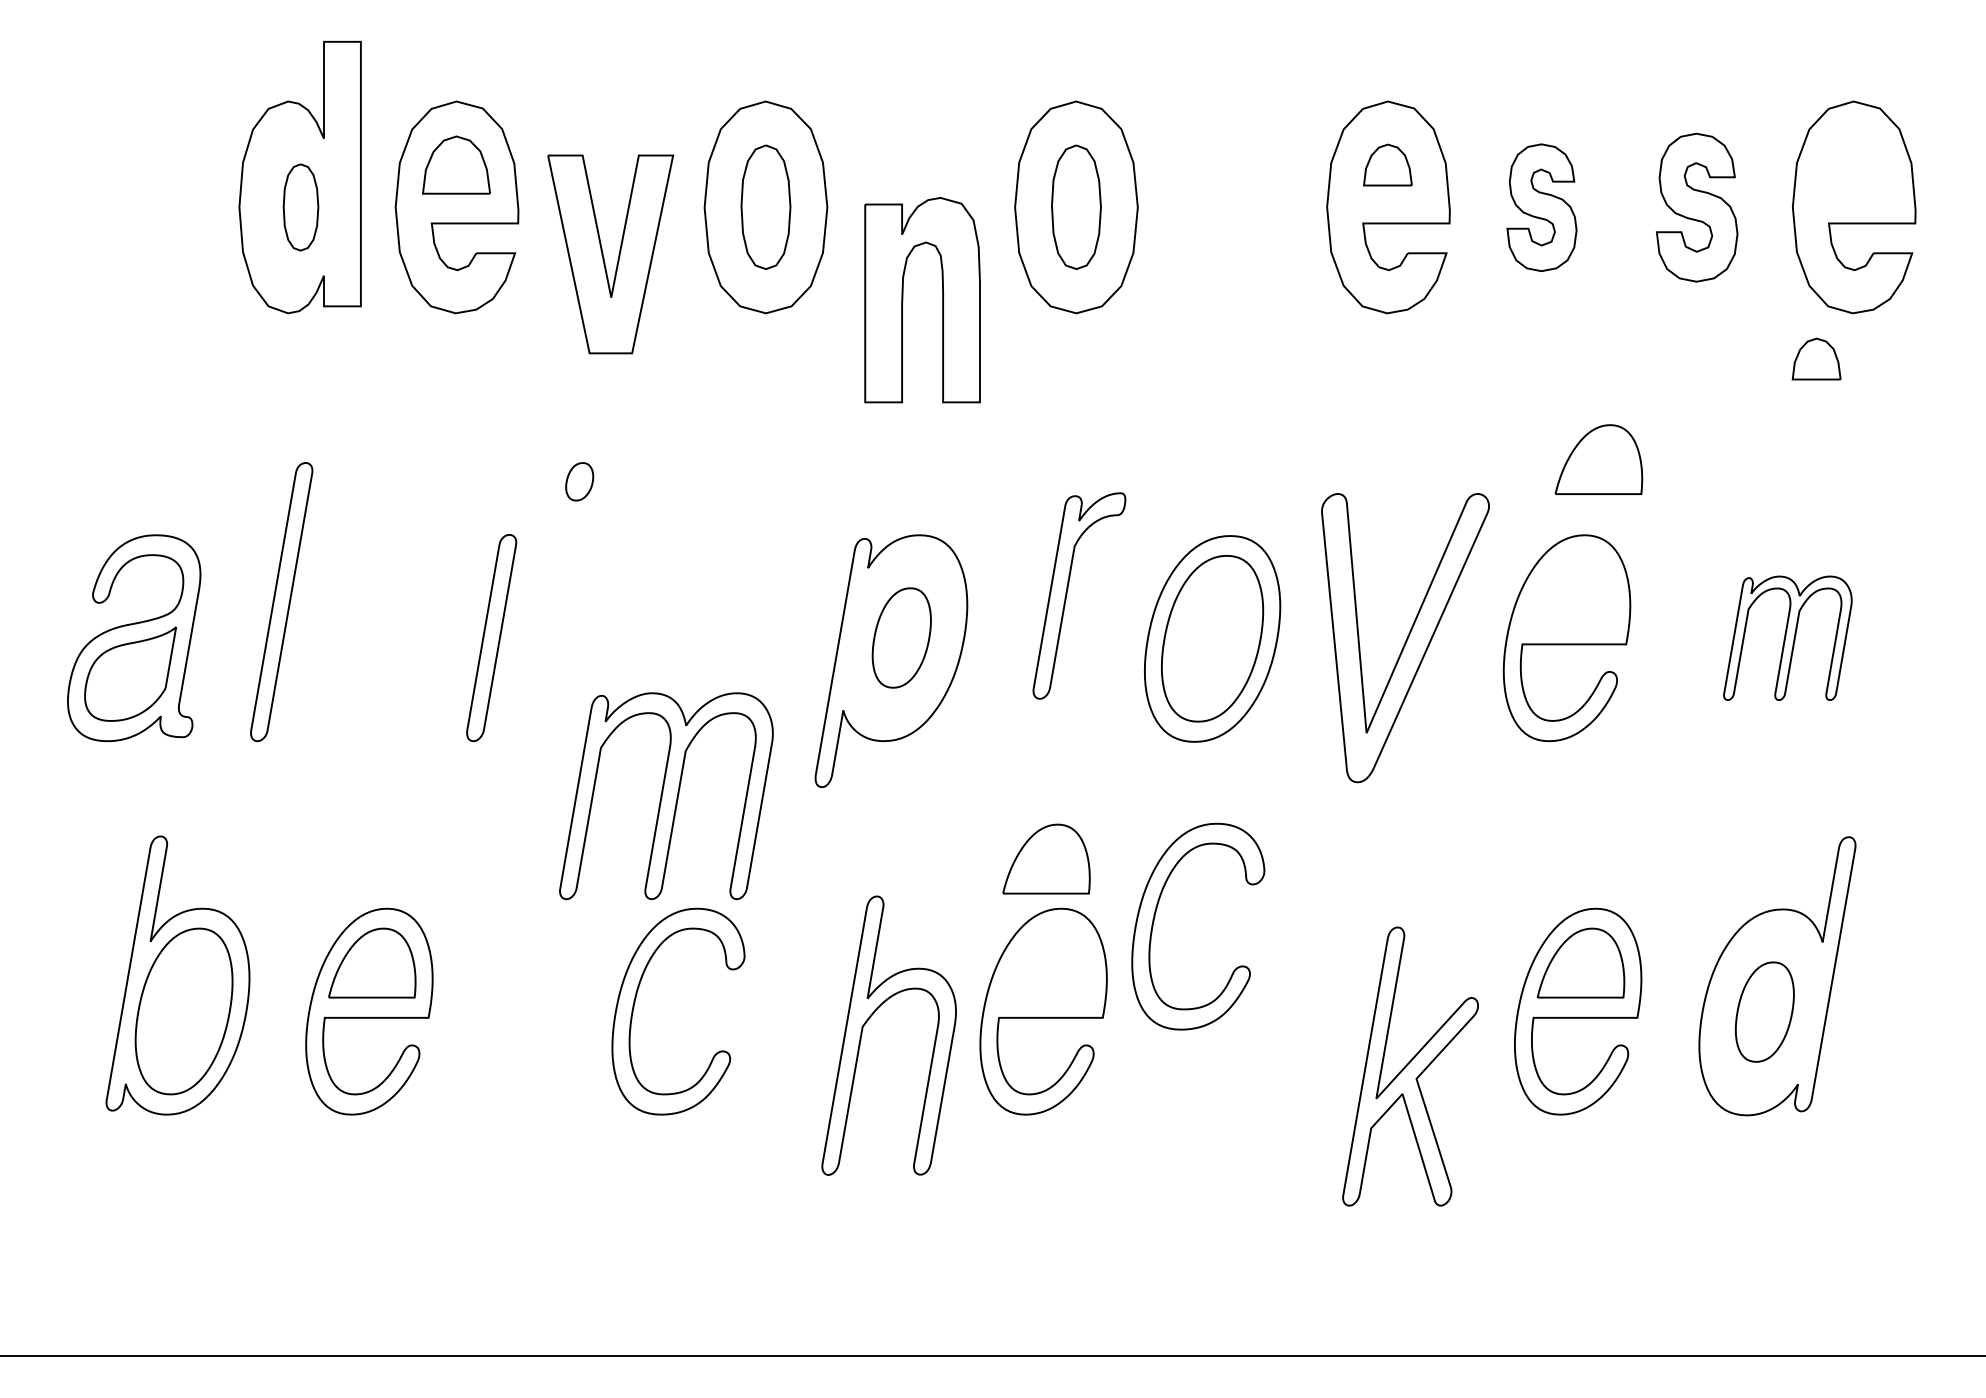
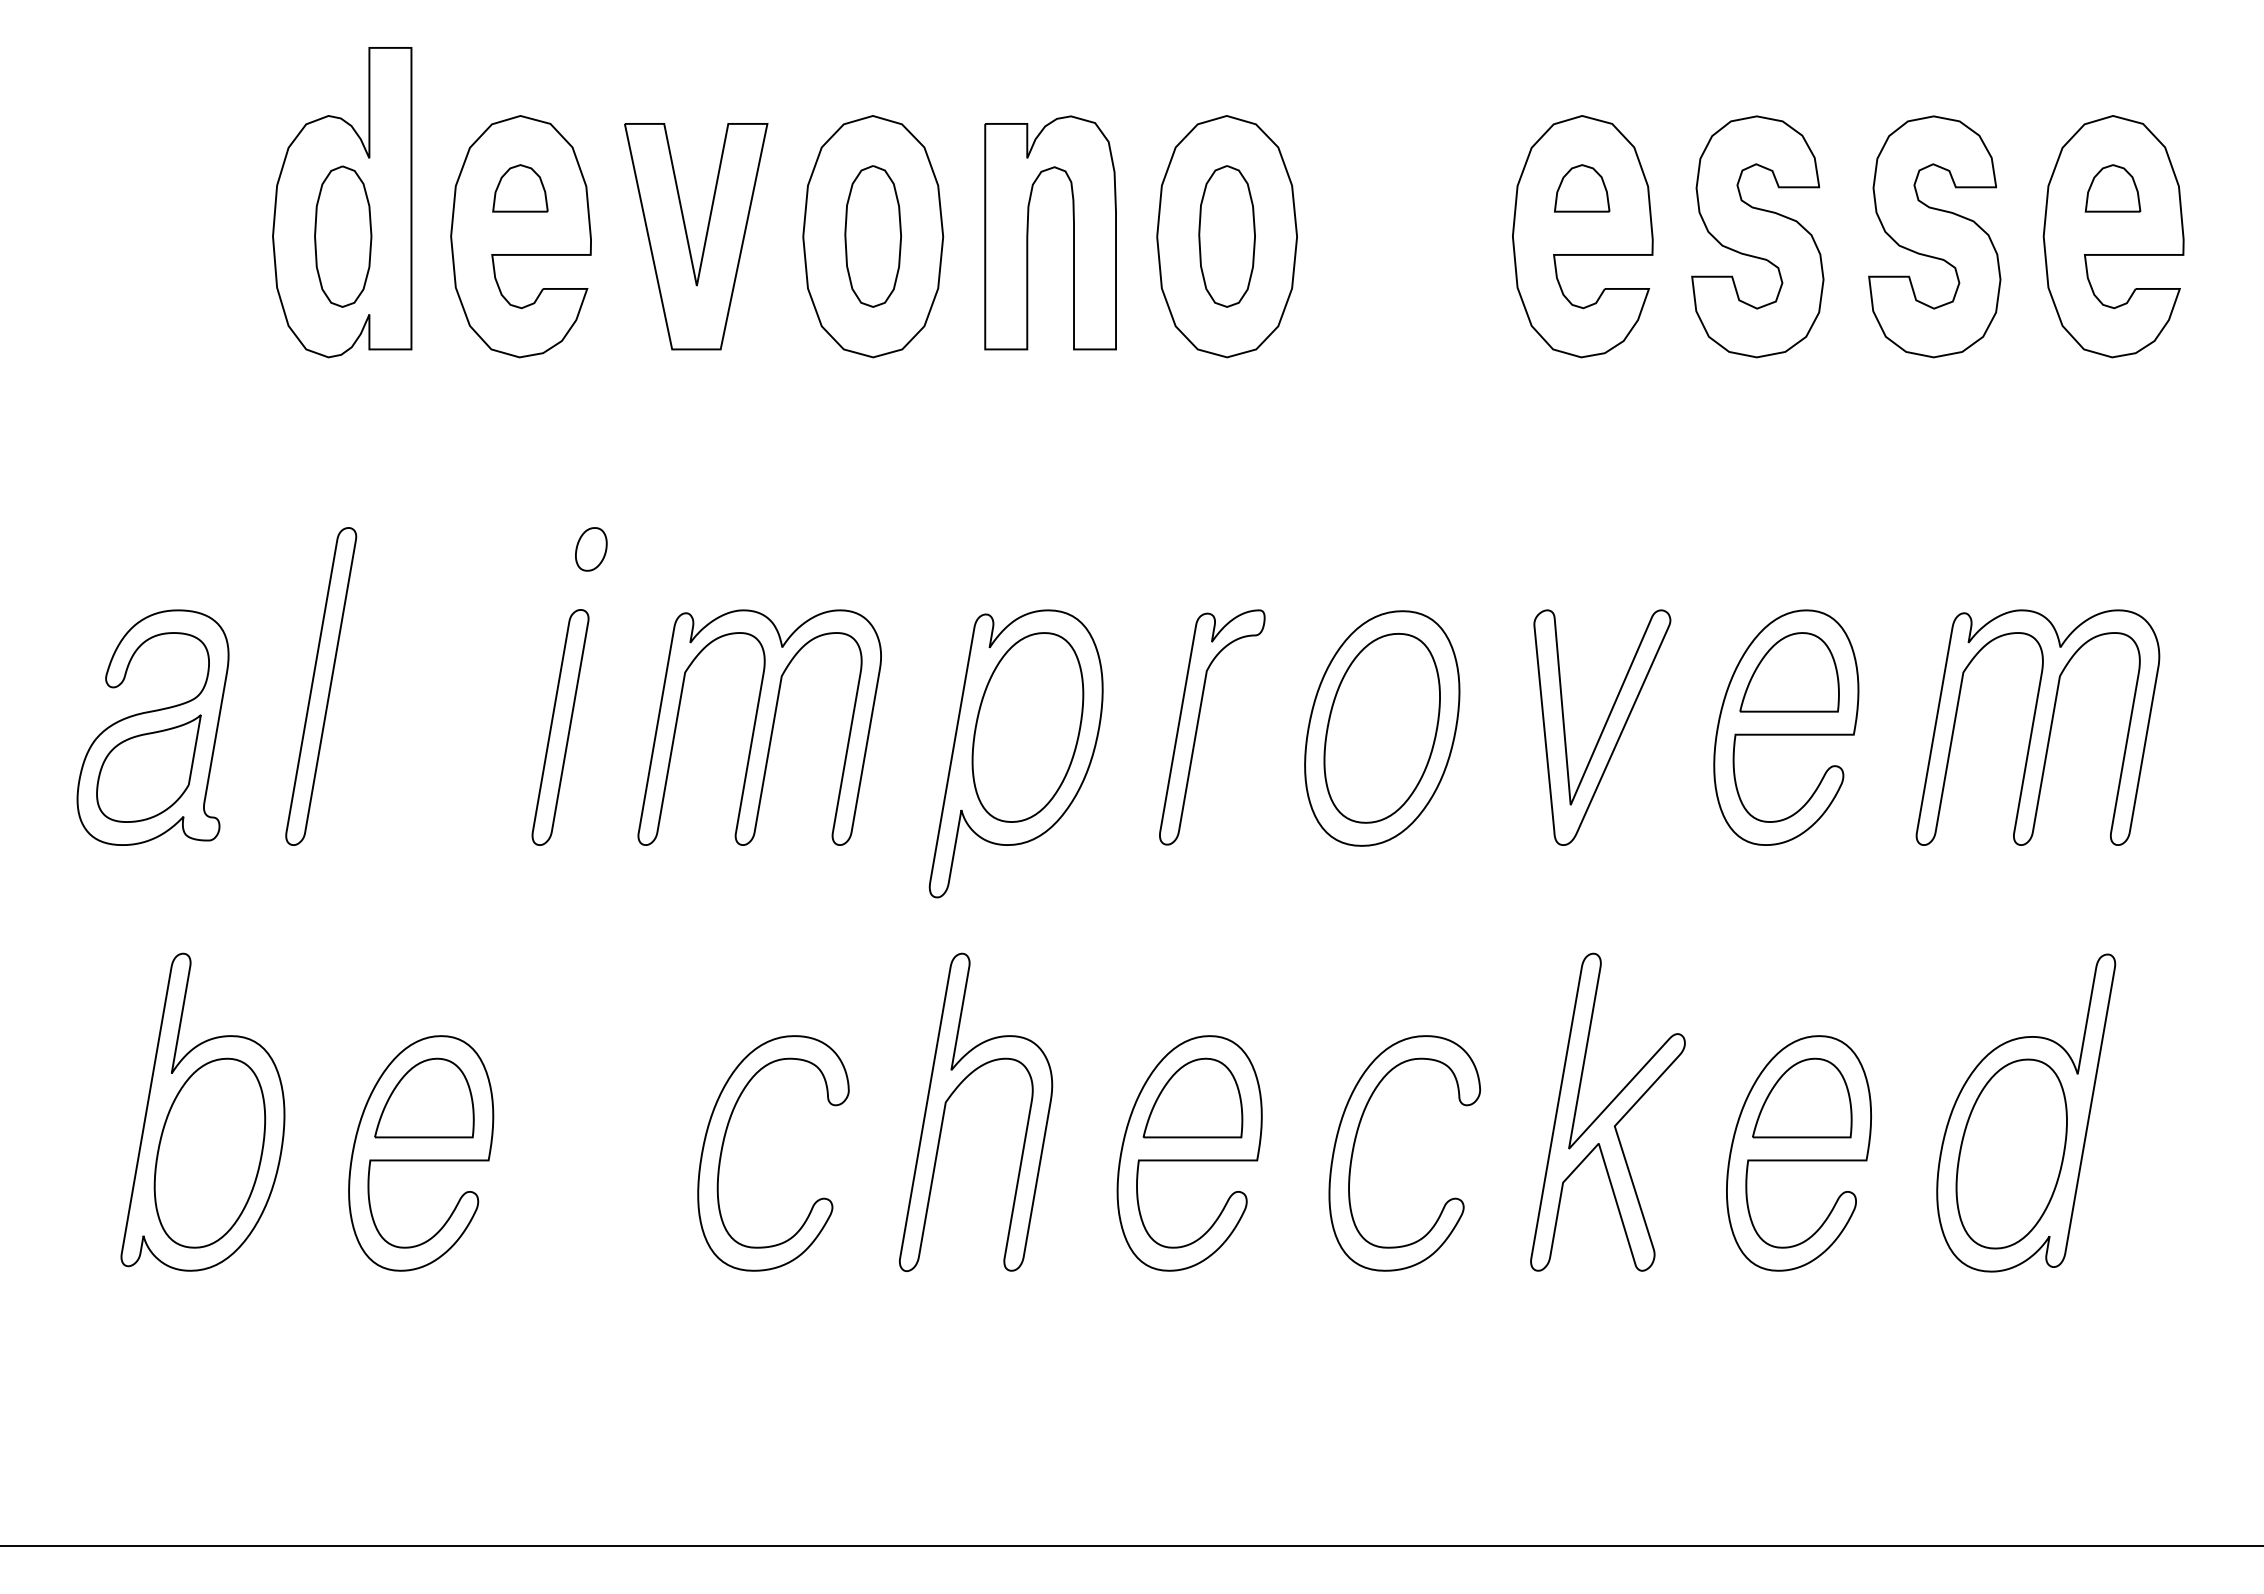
part: (456, 164) -> (520, 187), size x0.71
part: (300, 207) -> (342, 236), size x1.43
part: (1541, 207) -> (1757, 236), size x1.67
part: (1696, 207) -> (1933, 236), size x1.43
part: (604, 257) -> (689, 240), moved
part: (903, 300) -> (1028, 233), moved
part: (1816, 358) -> (2112, 187), moved
part: (1598, 459) -> (1789, 672), moved
part: (579, 481) -> (591, 549), moved
part: (1067, 594) -> (1198, 725), moved
part: (901, 637) -> (1027, 726), size x1.67
part: (1405, 638) -> (1602, 728), size x0.71
part: (1787, 638) -> (2037, 728), size x1.67
part: (666, 796) -> (759, 728), moved
part: (1046, 858) -> (1192, 1097), moved
part: (1155, 916) -> (1355, 1141), moved
part: (1764, 1011) -> (2011, 1153), size x1.67
part: (870, 1018) -> (954, 1092), moved
part: (1410, 1066) -> (1607, 1112), moved

